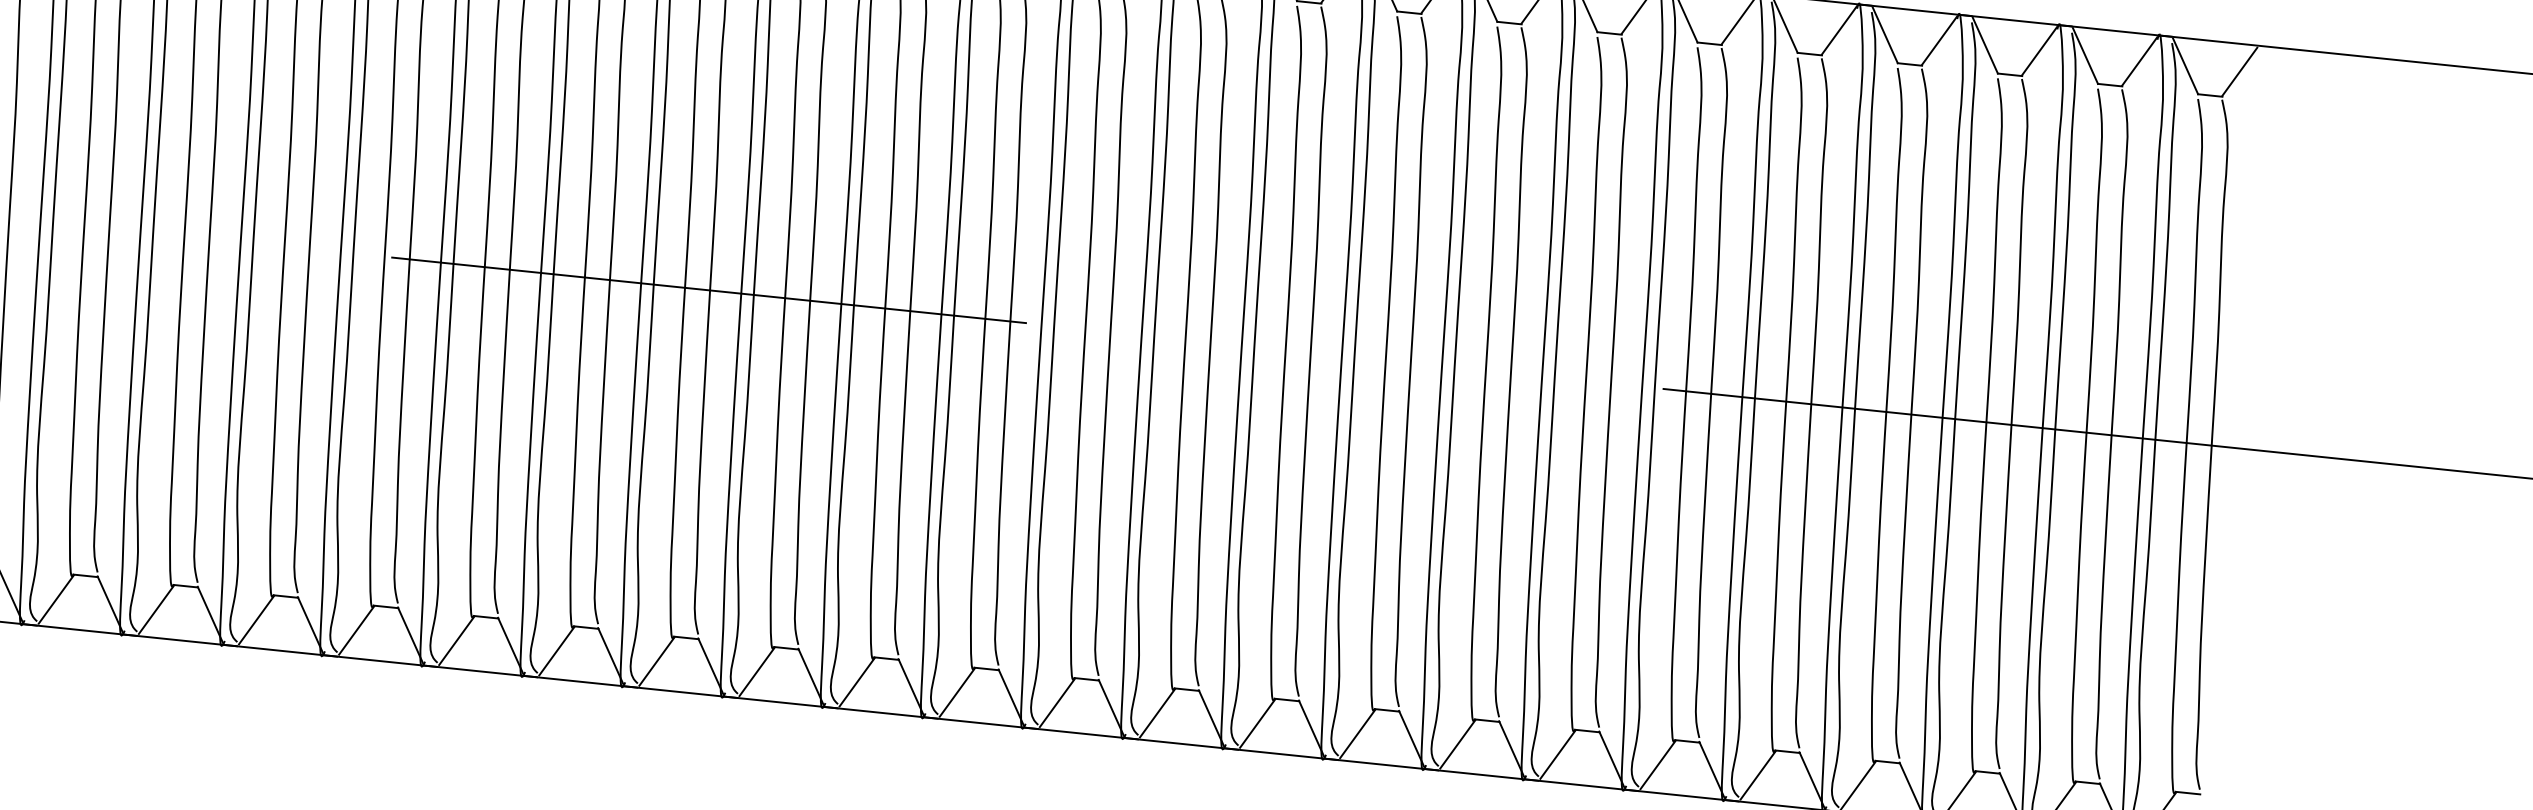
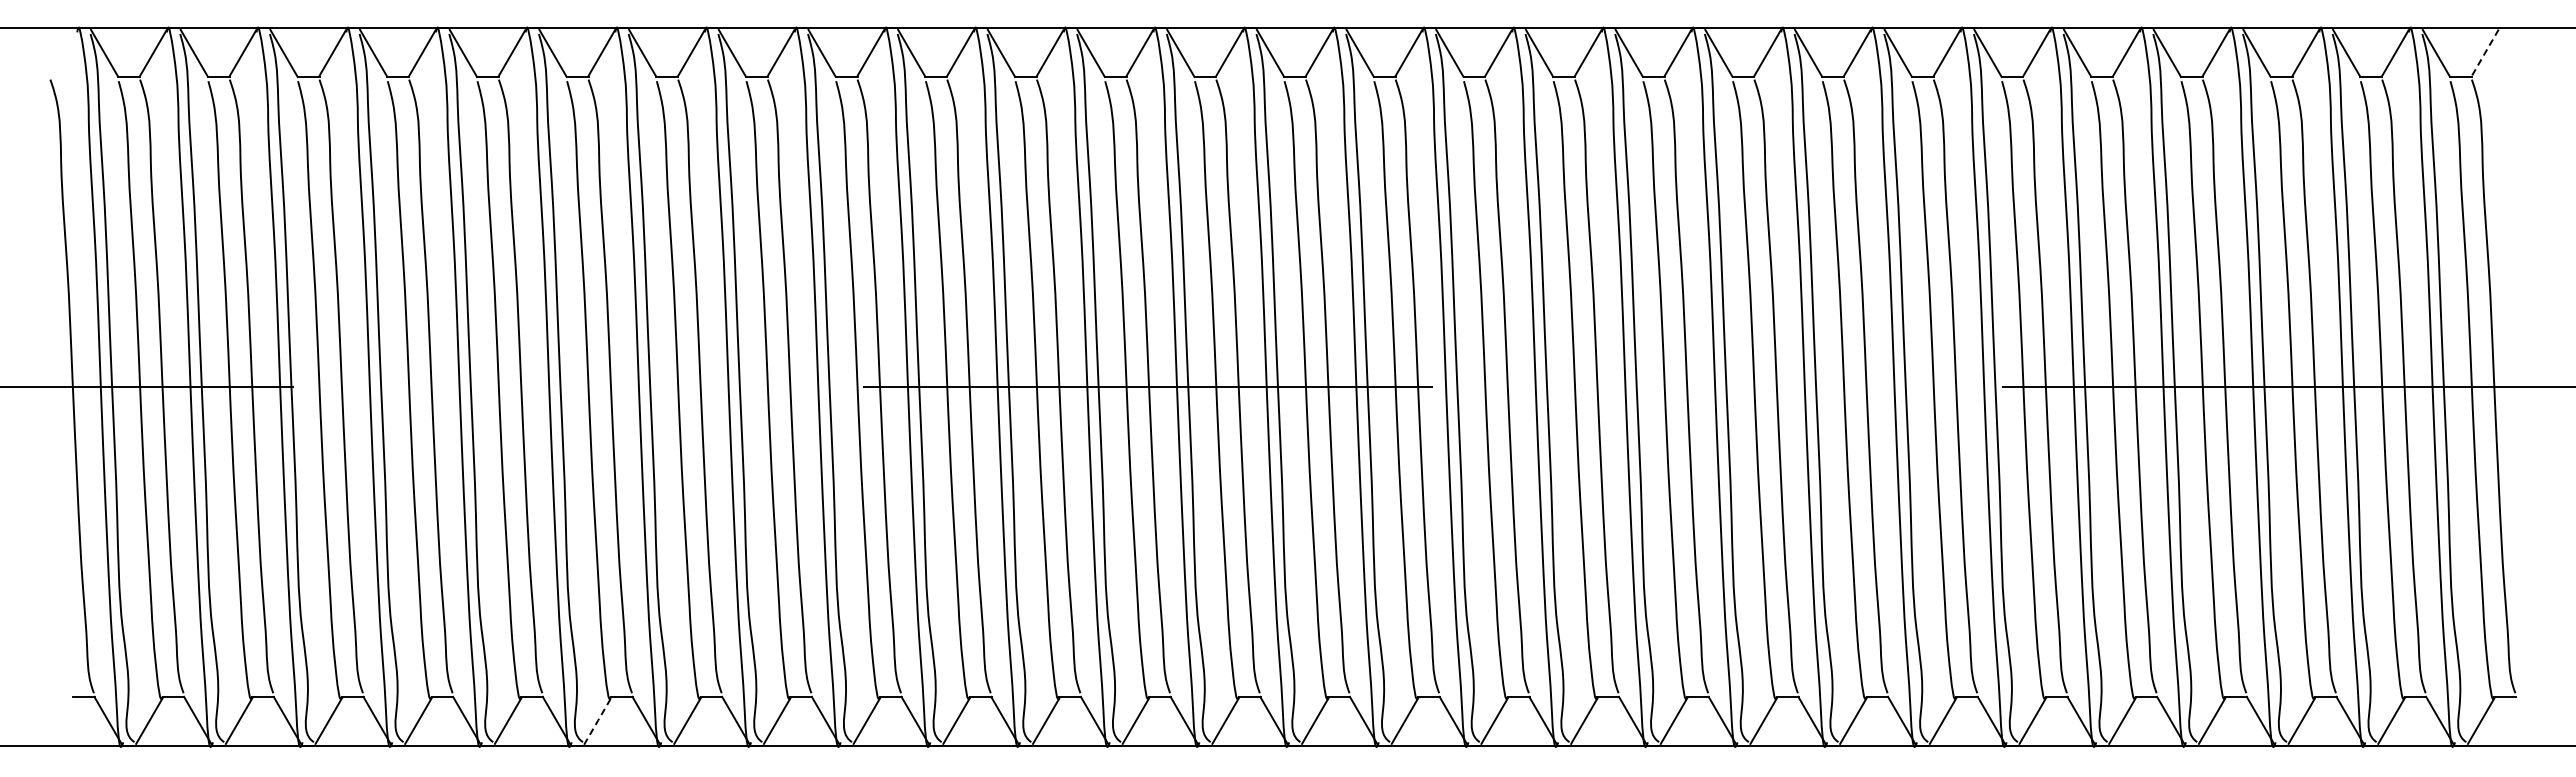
line: (2239, 72) -> (2484, 53), solid -> dashed
line: (57, 599) -> (598, 720), solid -> dashed

